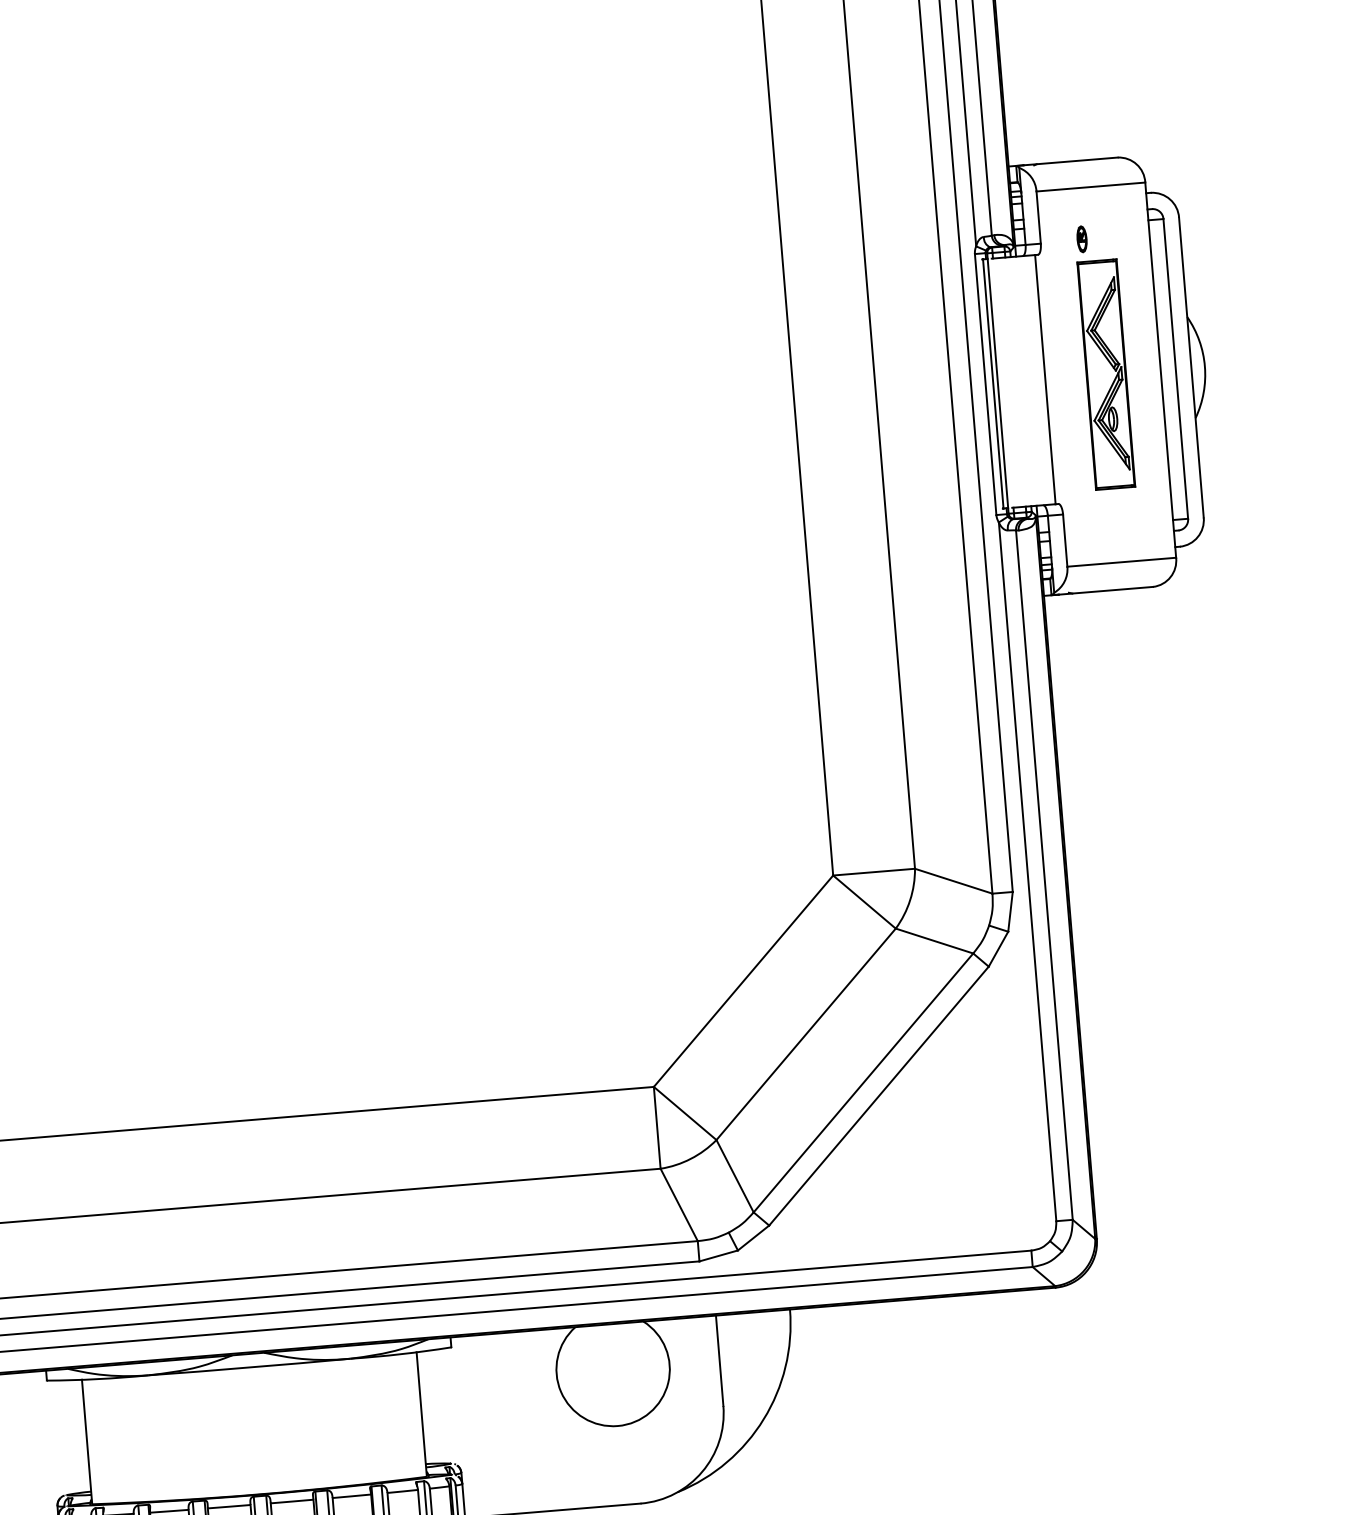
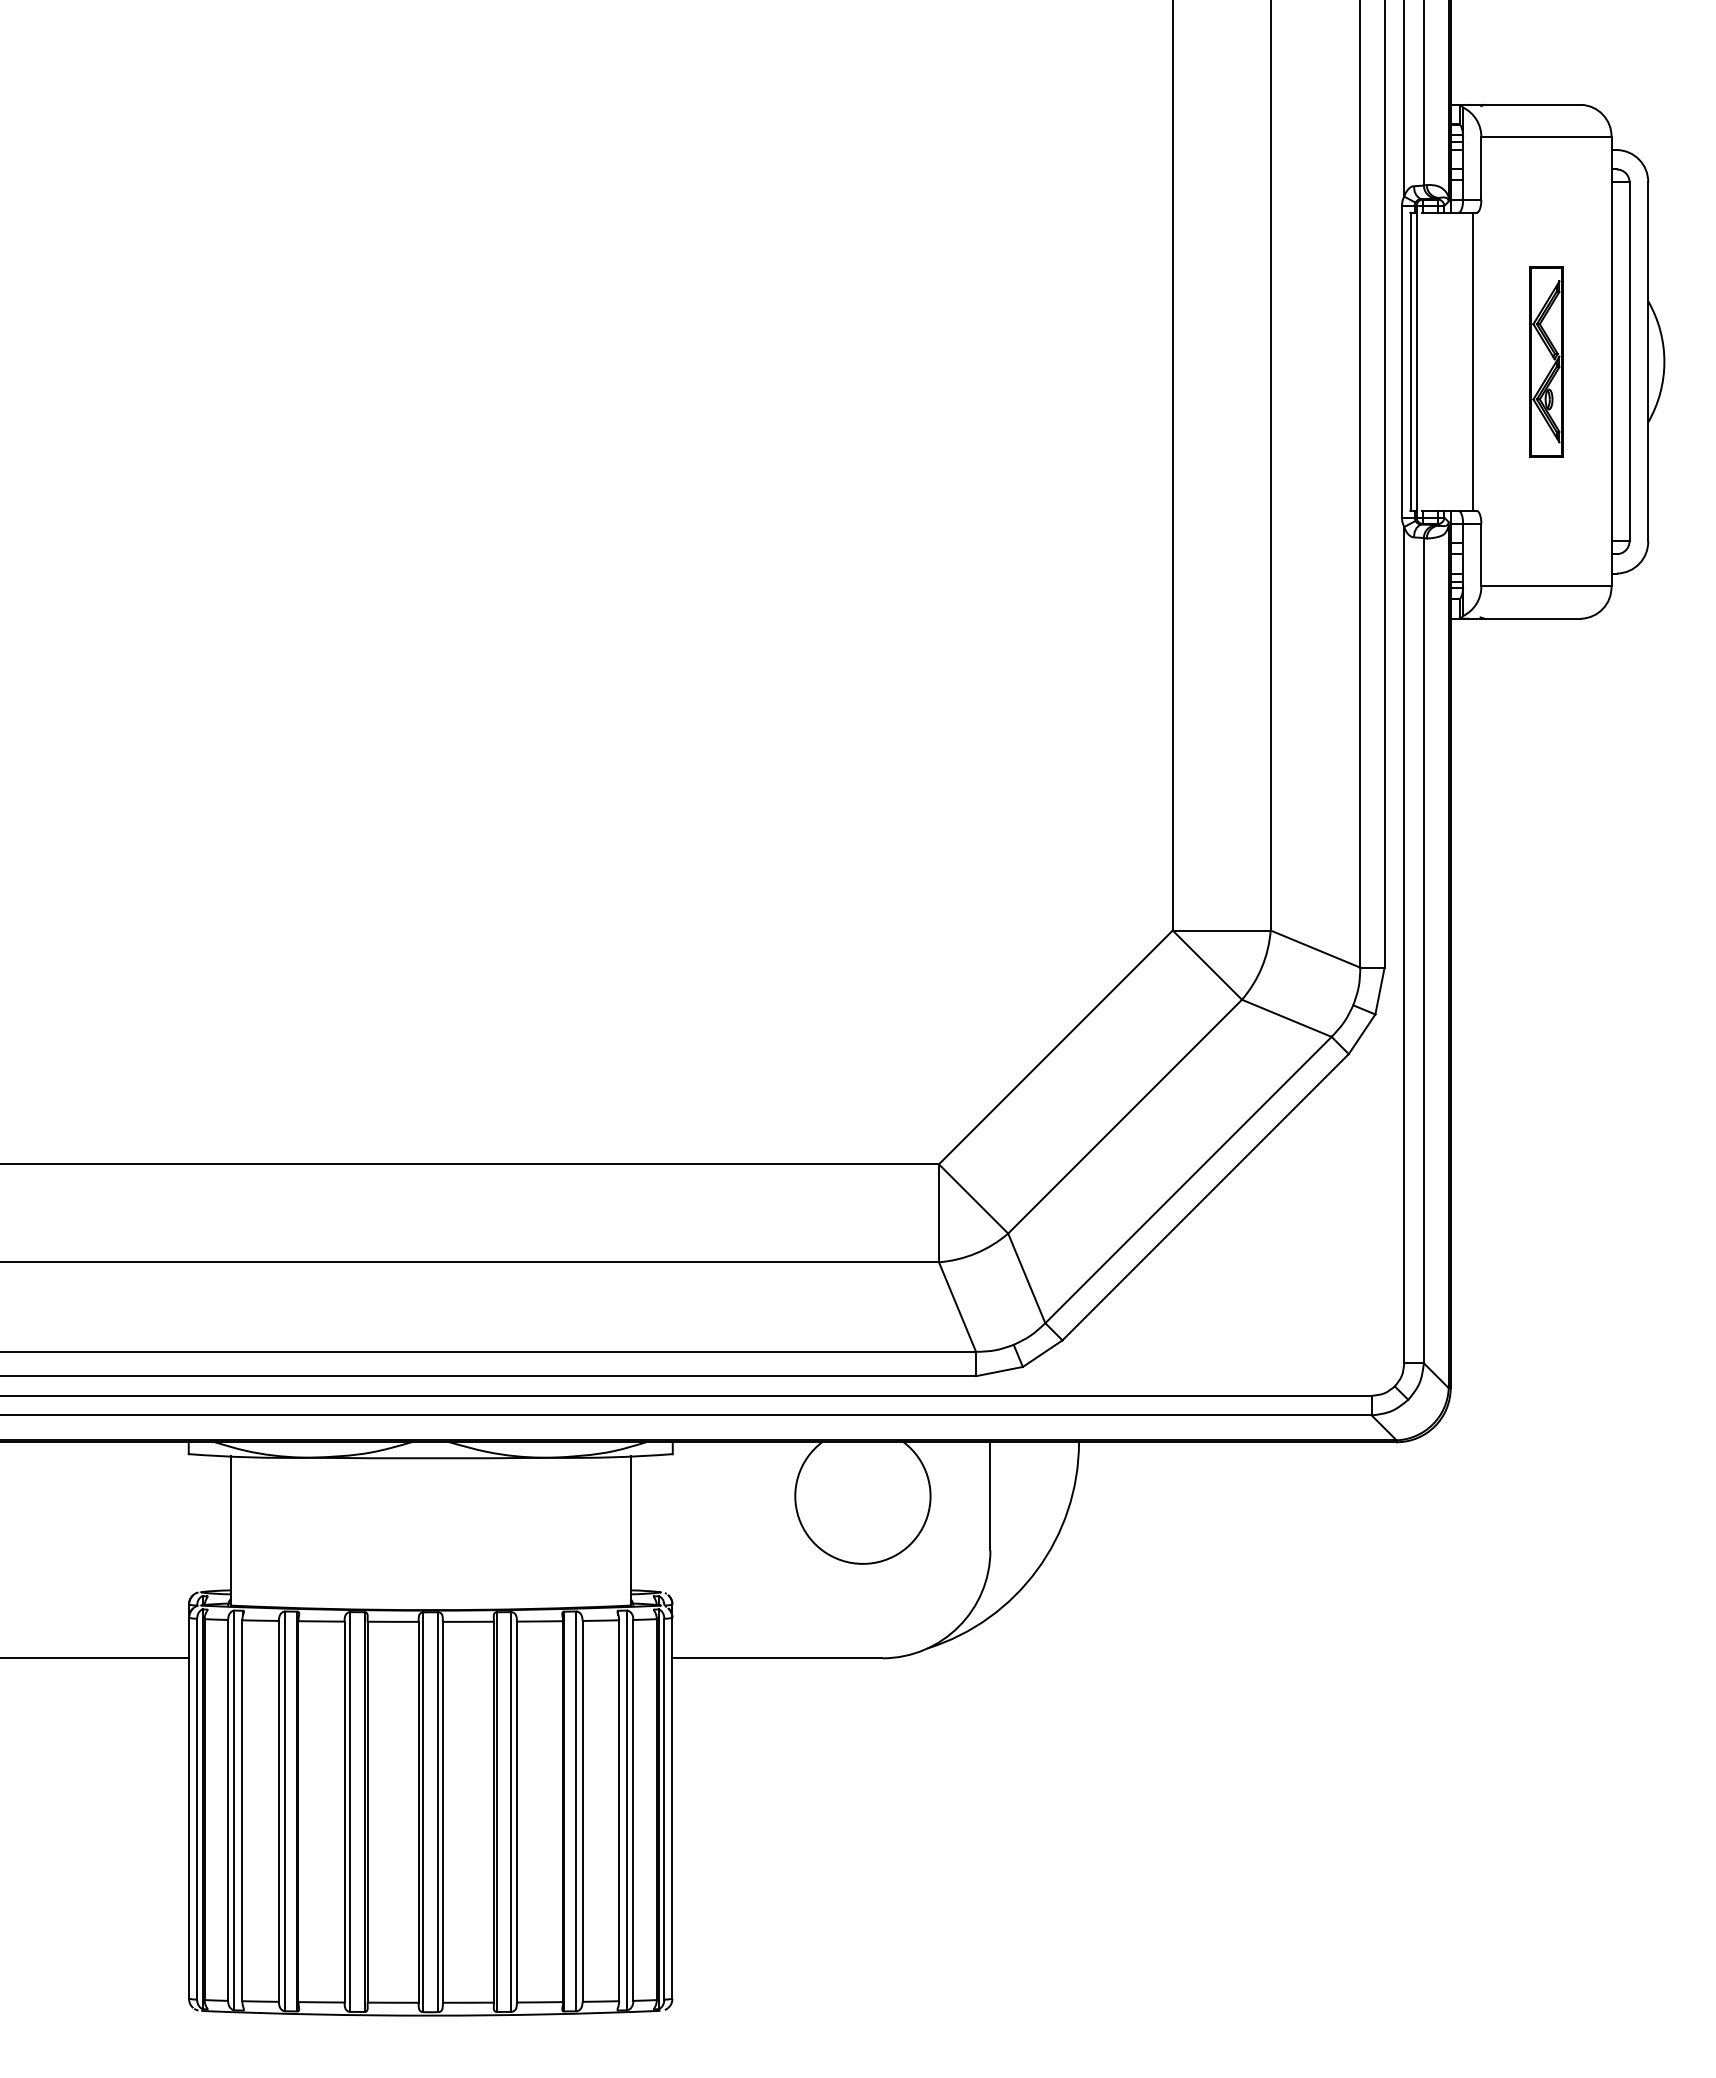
part: (1081, 239) -> (1530, 198), removed
part: (1106, 374) -> (1546, 361), size x0.7

